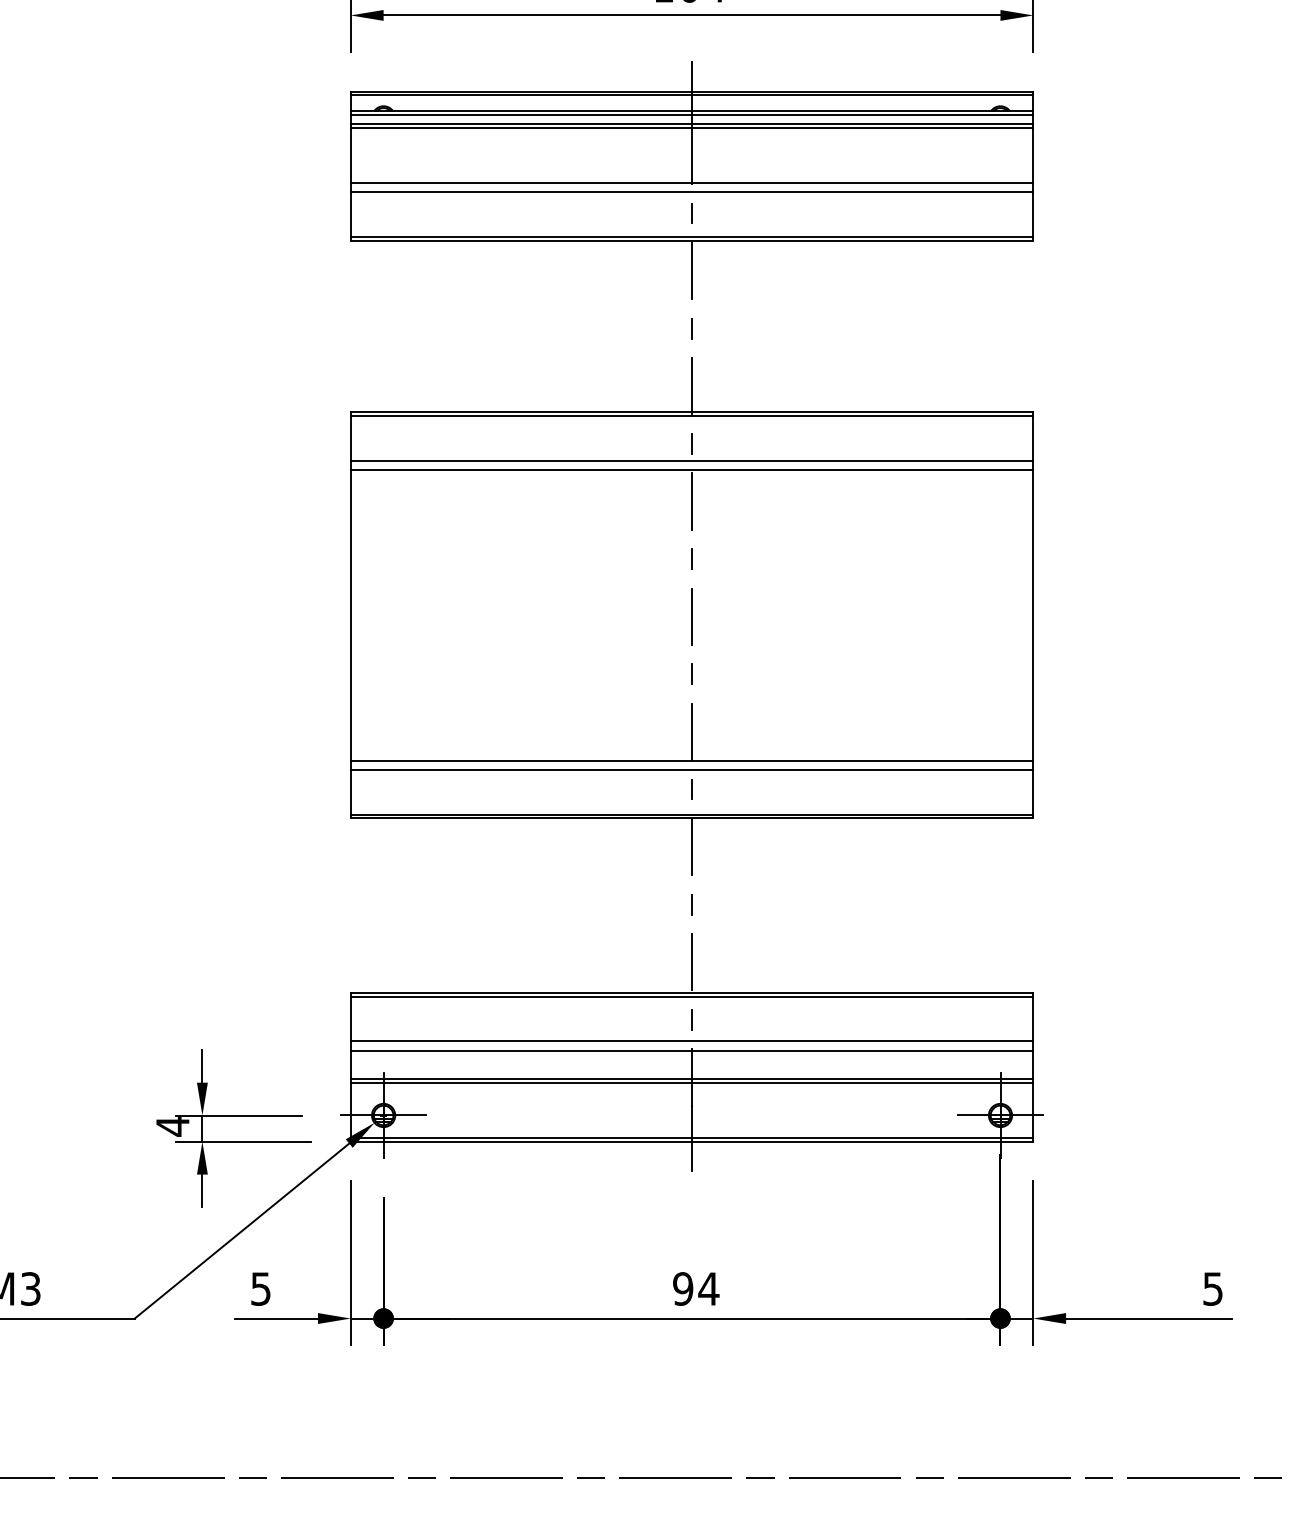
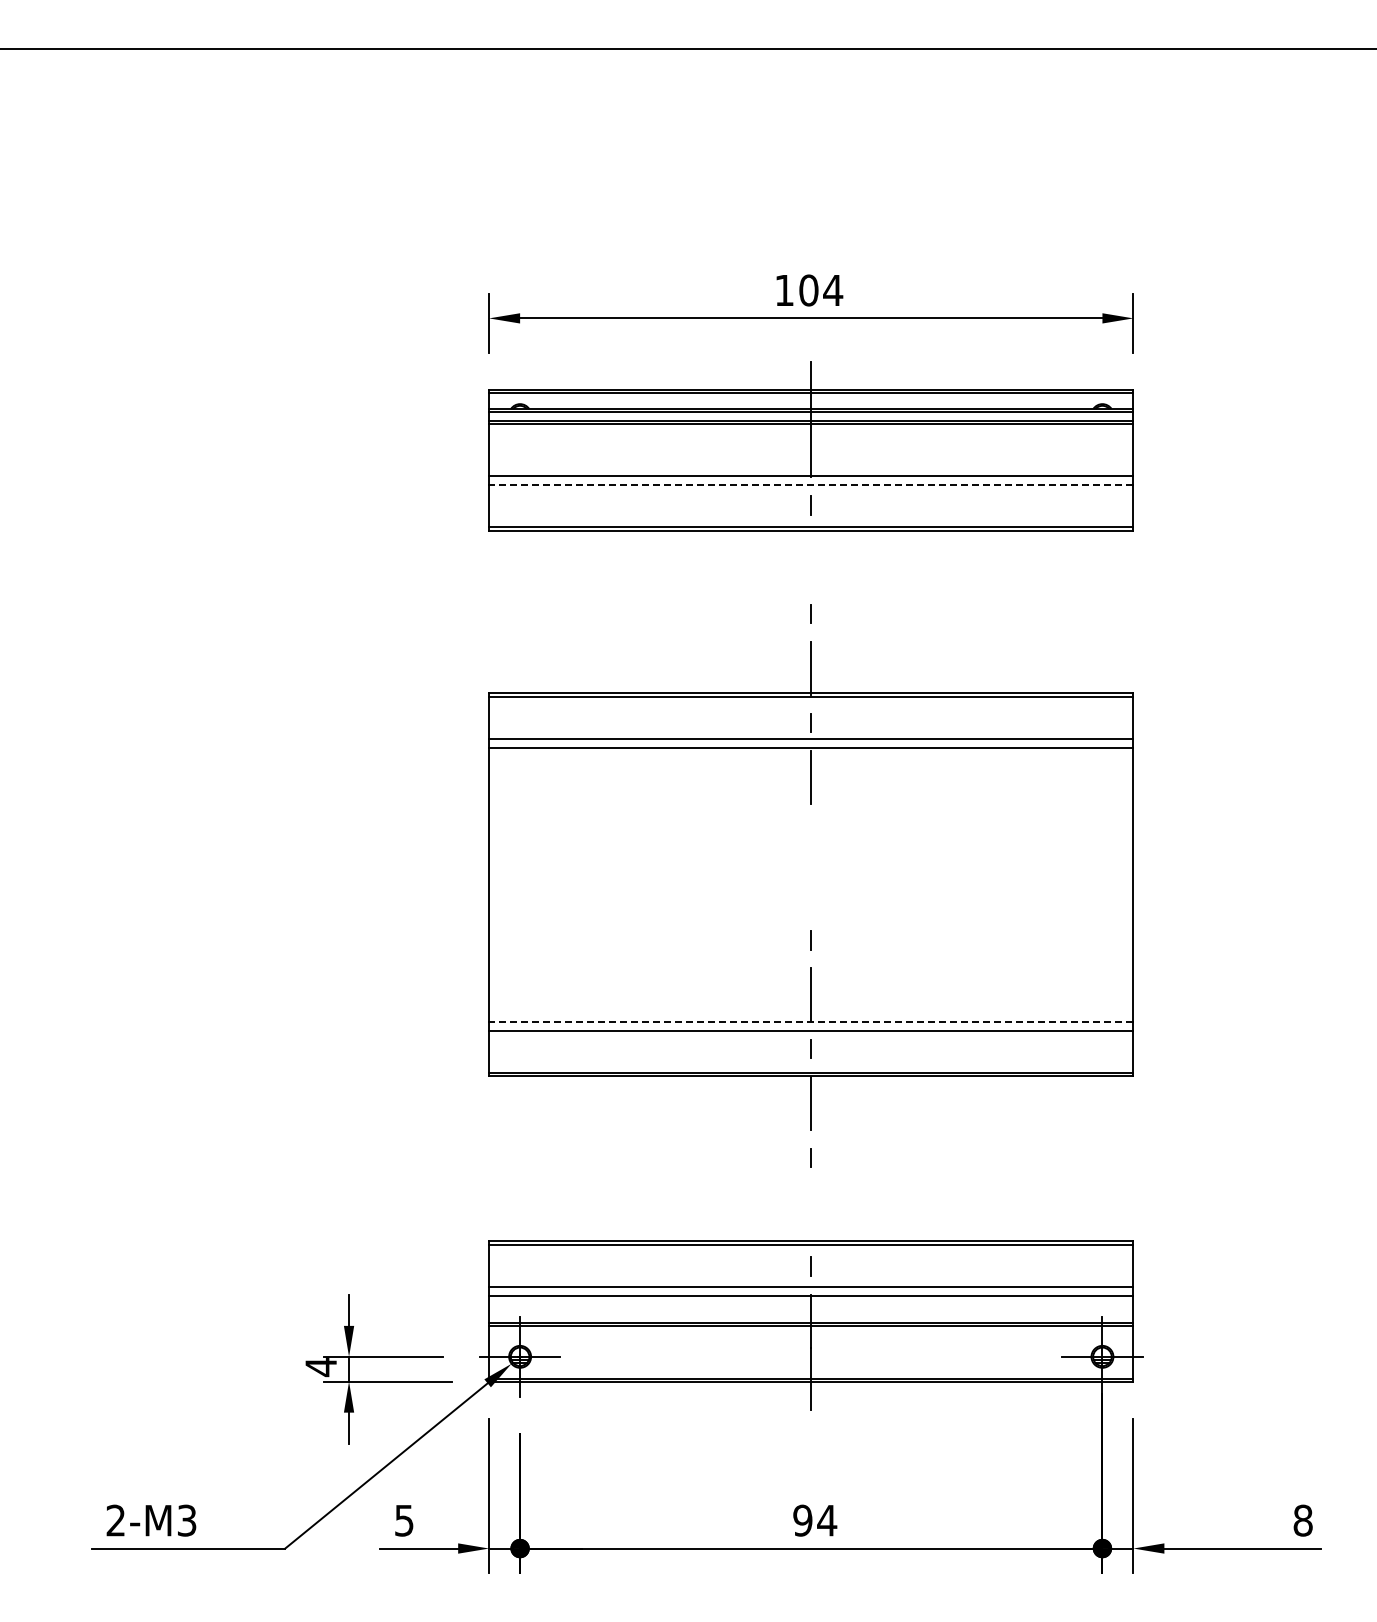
line: (691, 192) -> (810, 485), solid -> dashed
line: (692, 270) -> (811, 559), removed
line: (691, 558) -> (810, 831), removed
line: (692, 616) -> (811, 885), removed
line: (691, 760) -> (810, 1021), solid -> dashed
line: (692, 961) -> (811, 1211), removed
text: (1212, 1288) -> (1302, 1520), 5 -> 8

